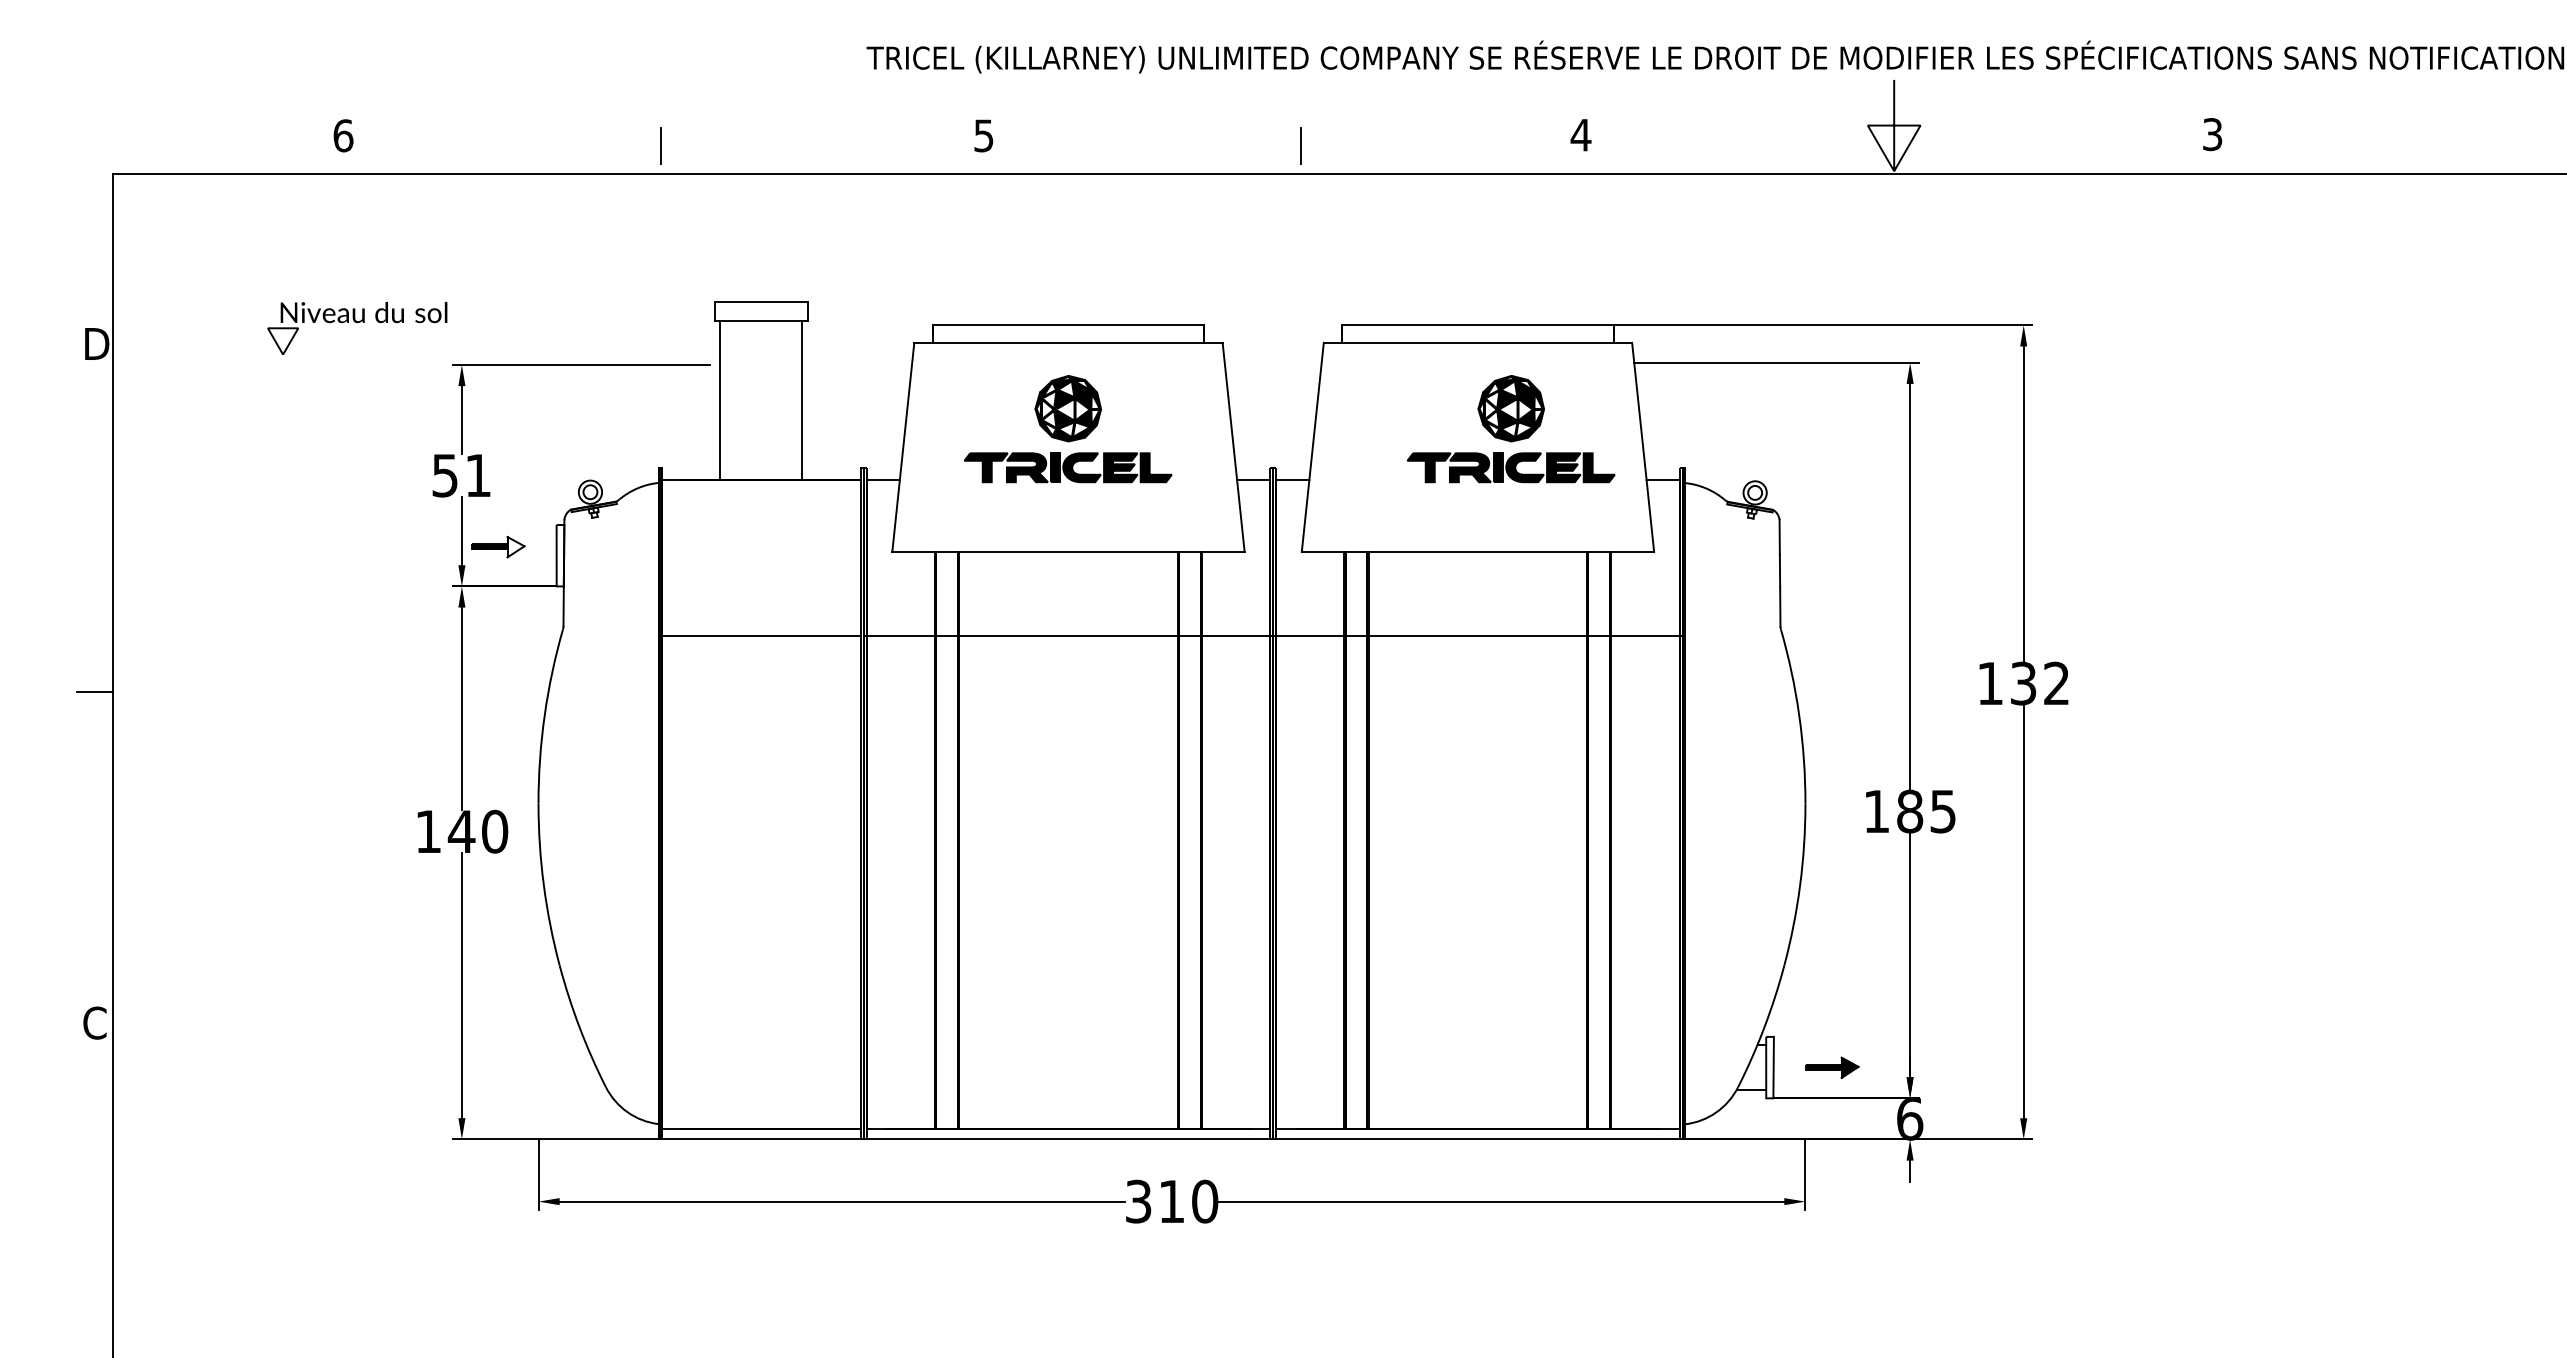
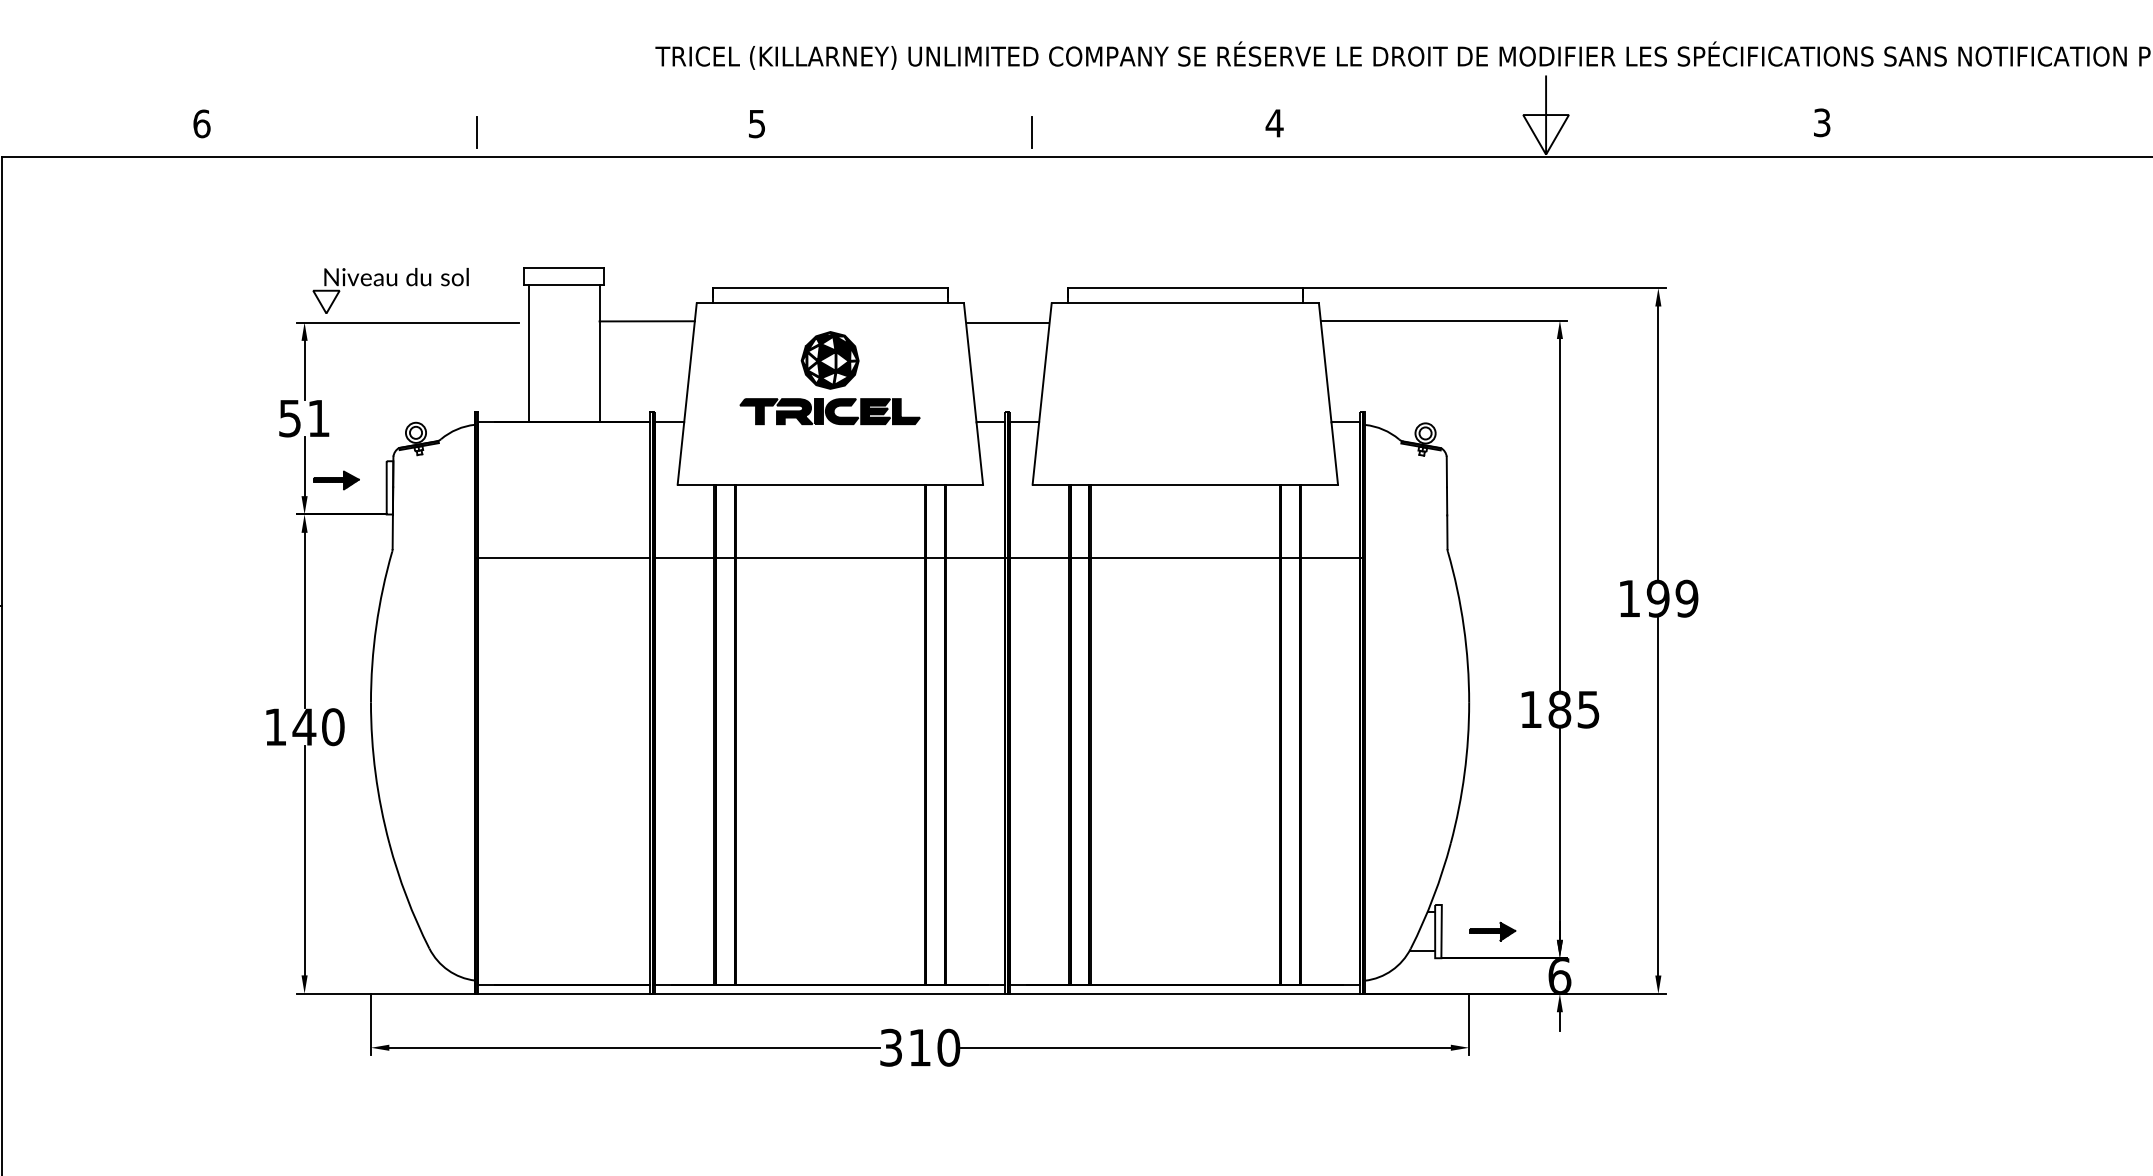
part: (357, 328) -> (390, 290), moved
line: (857, 363) -> (647, 321), added
line: (1272, 365) -> (1007, 323), added
part: (1510, 429) -> (1213, 378), removed
hatch: (515, 546) -> (351, 479), added
text: (2039, 683) -> (1672, 598), 132 -> 199

